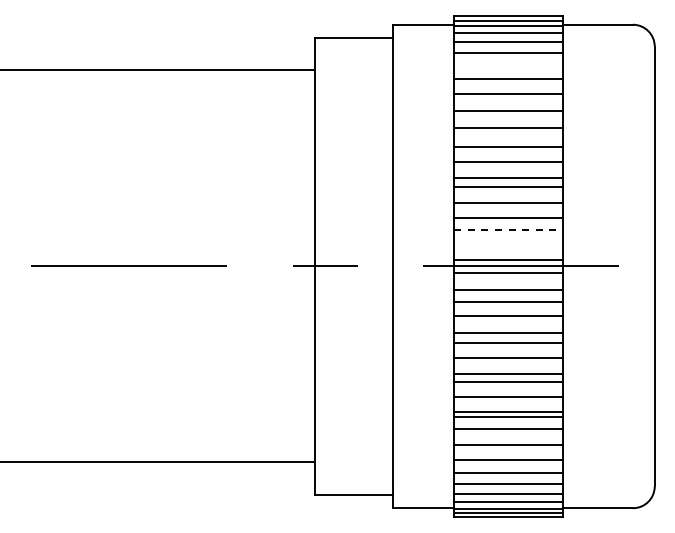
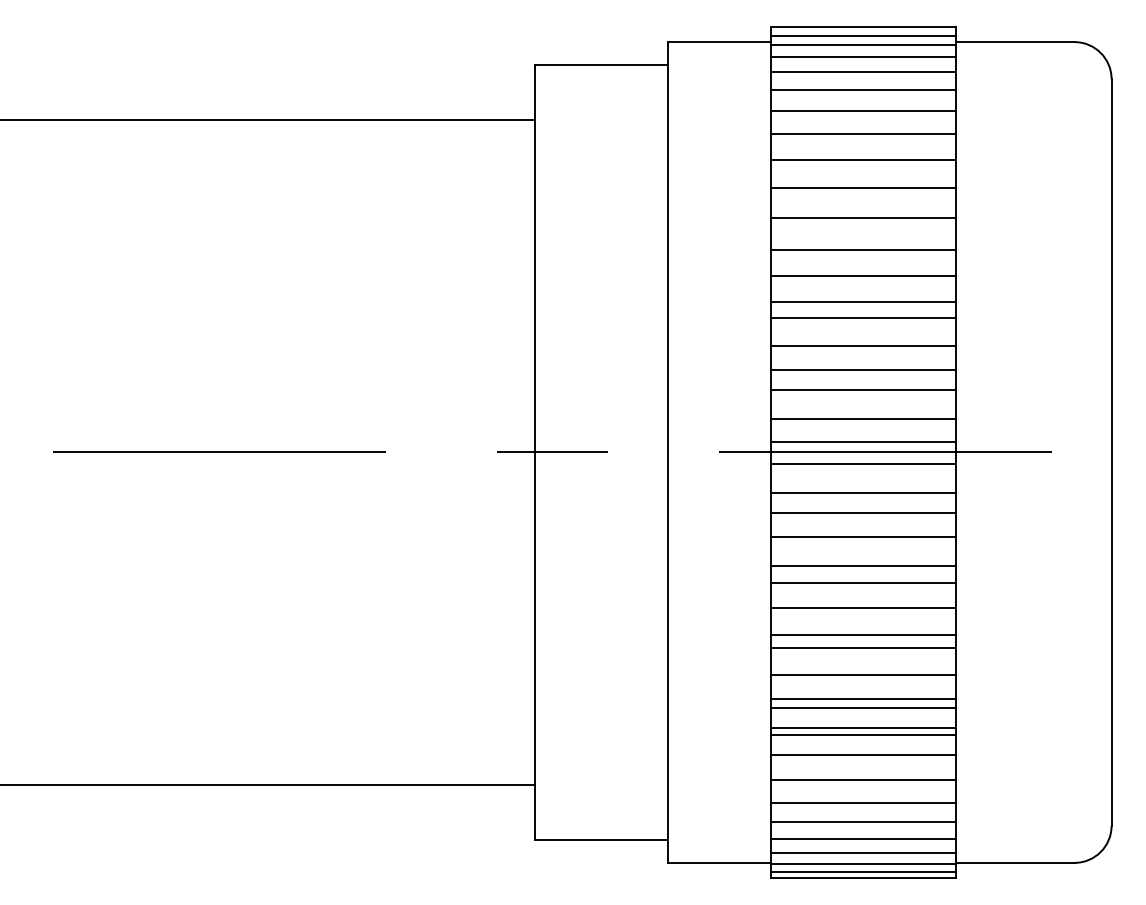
line: (508, 65) -> (863, 111), added
line: (509, 229) -> (865, 389), dashed -> solid
line: (508, 246) -> (863, 418), added
line: (508, 432) -> (863, 734), added

